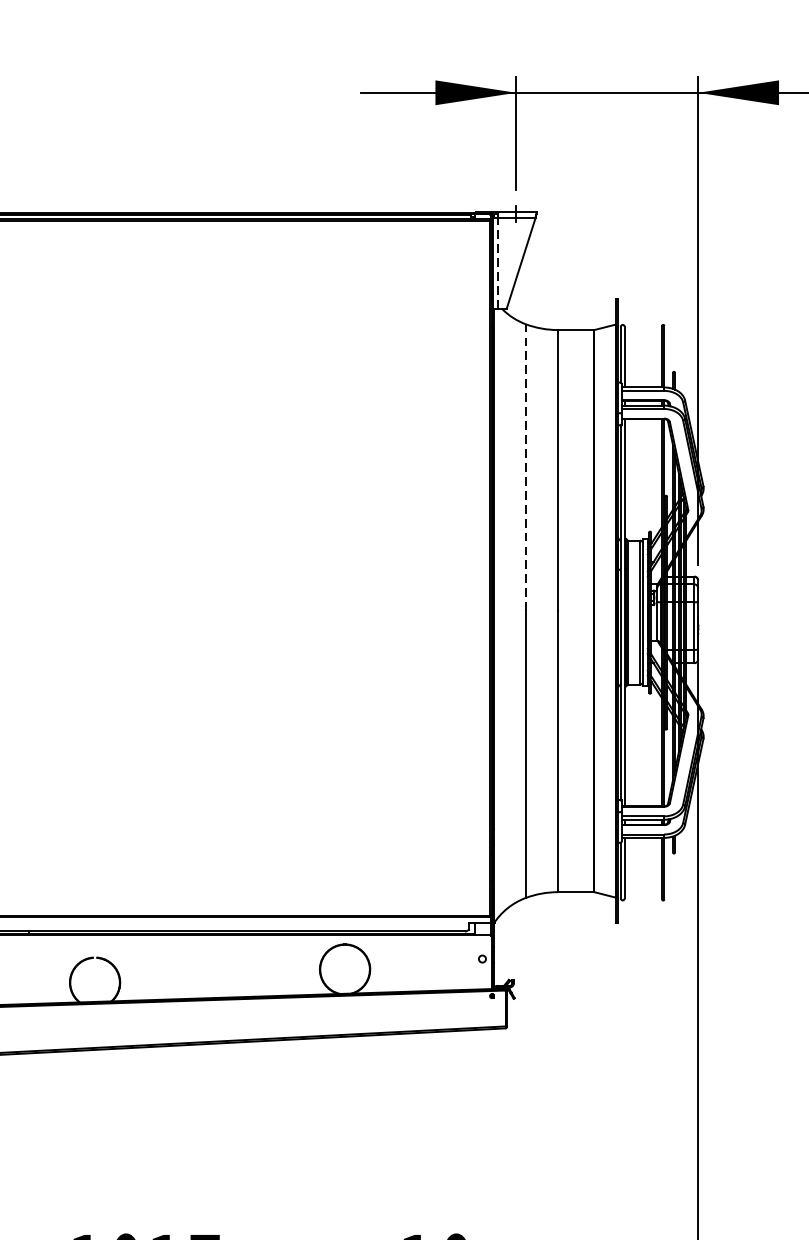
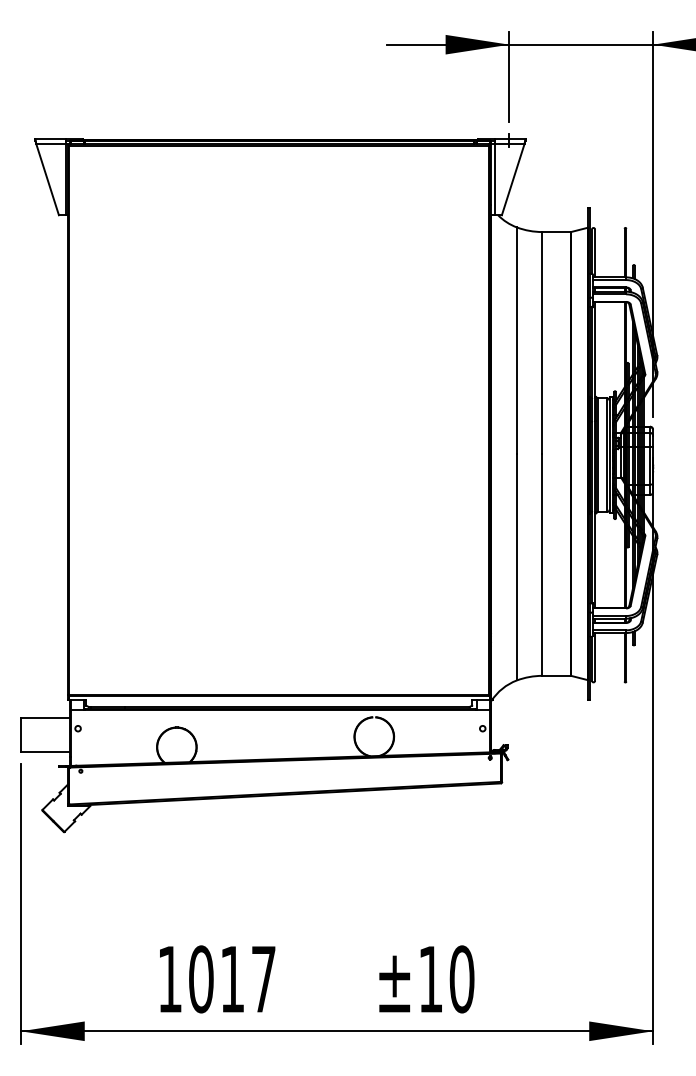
line: (498, 263) -> (495, 179), dashed -> solid
line: (525, 467) -> (516, 340), dashed -> solid

